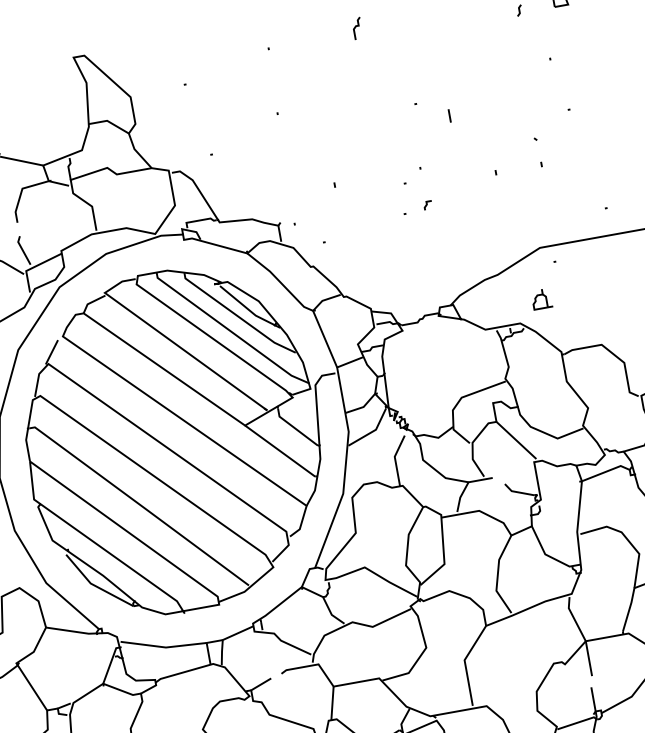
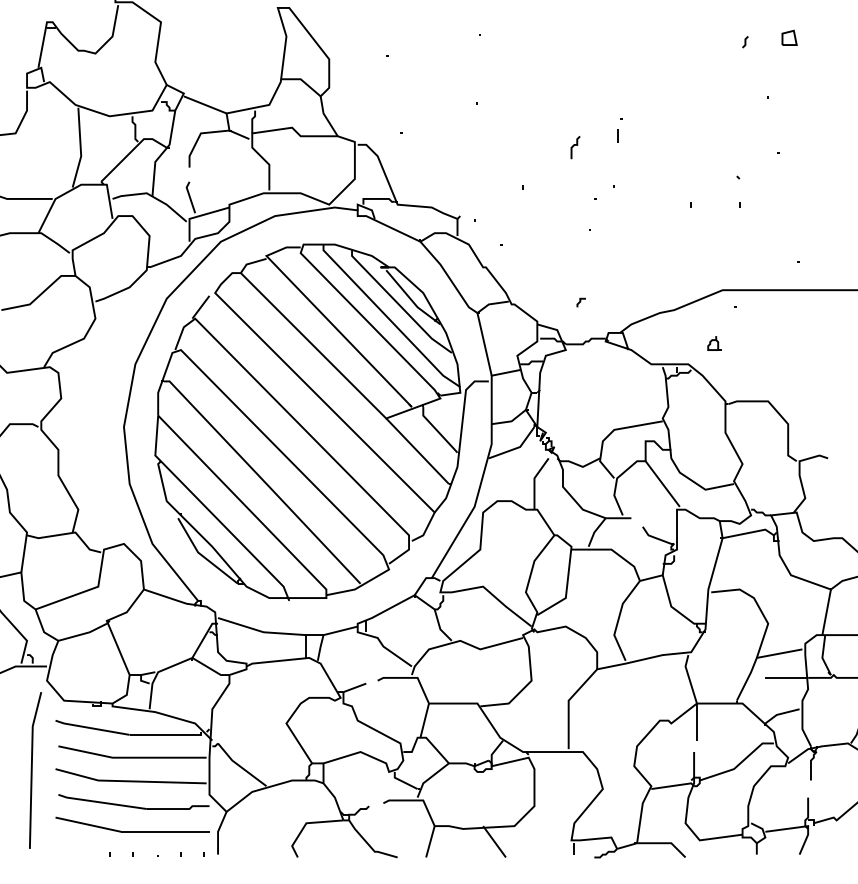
curve: (356, 27) -> (574, 146), moved
line: (449, 115) -> (617, 135), moved
line: (427, 205) -> (580, 302), moved
part: (541, 299) -> (714, 343), size x0.7

